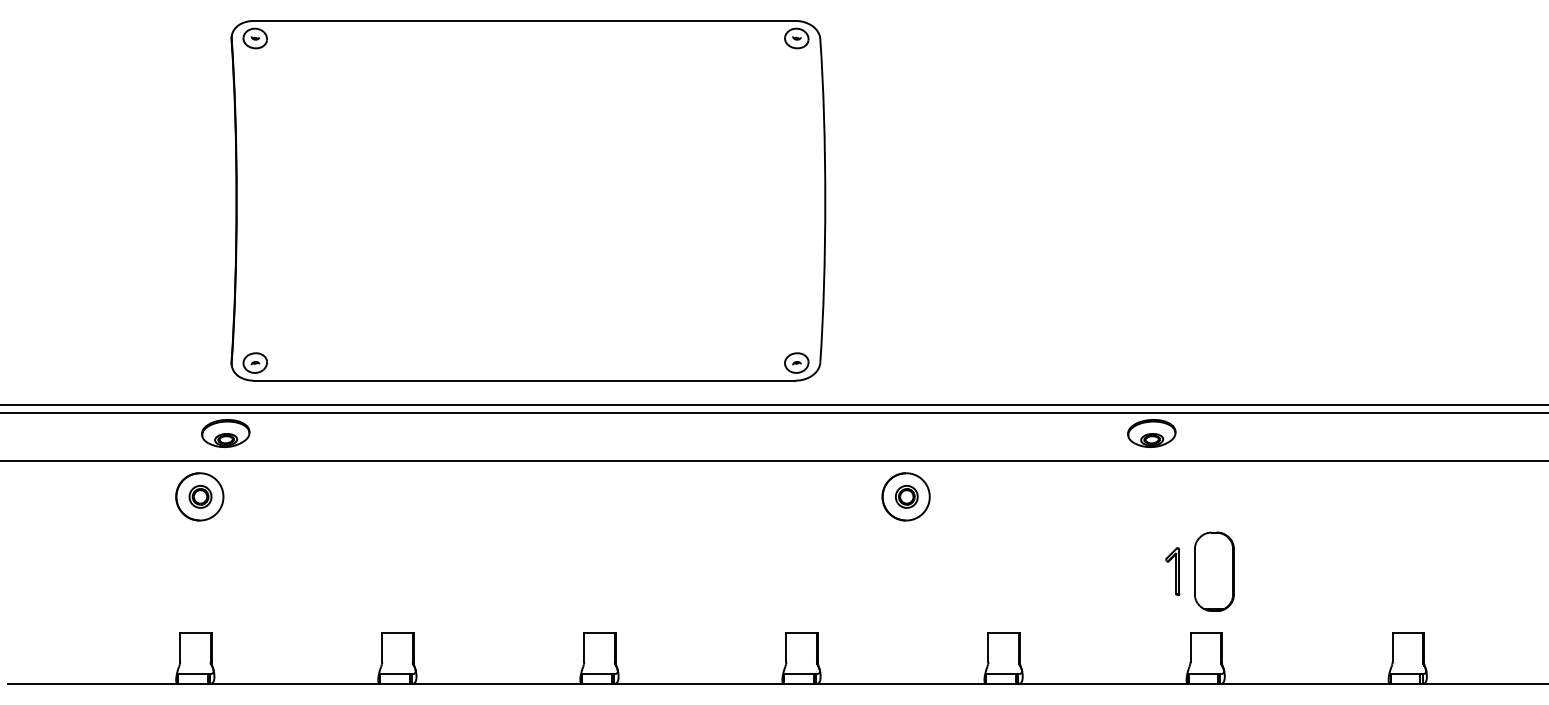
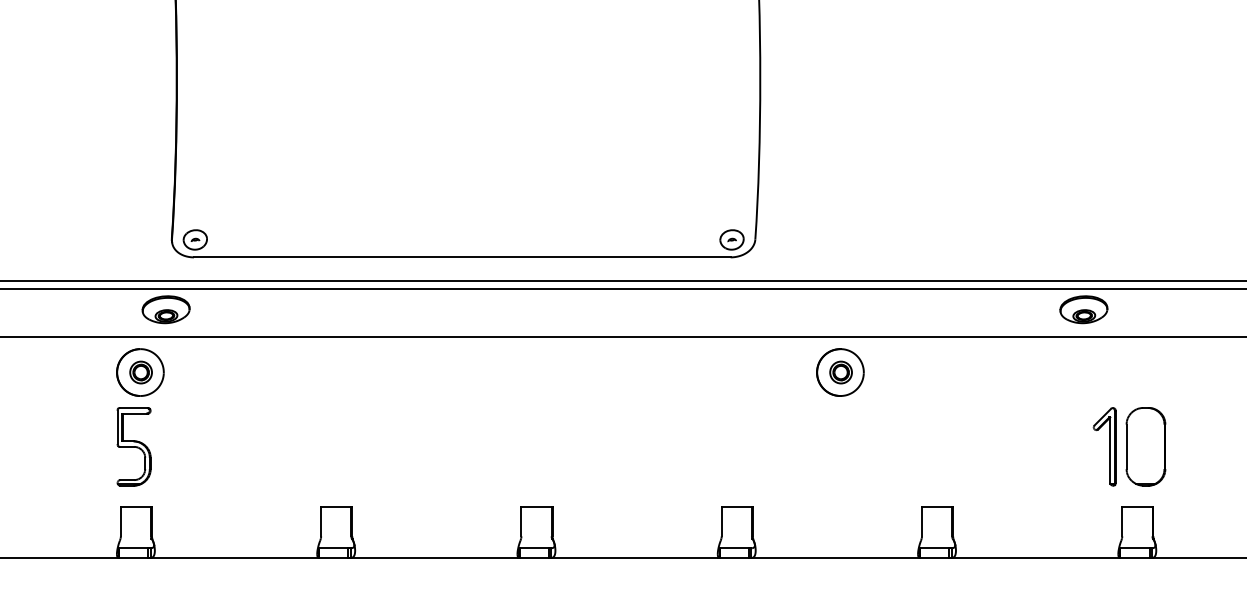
part: (193, 571) -> (134, 446), added
part: (1172, 571) -> (1104, 446), size x1.67

